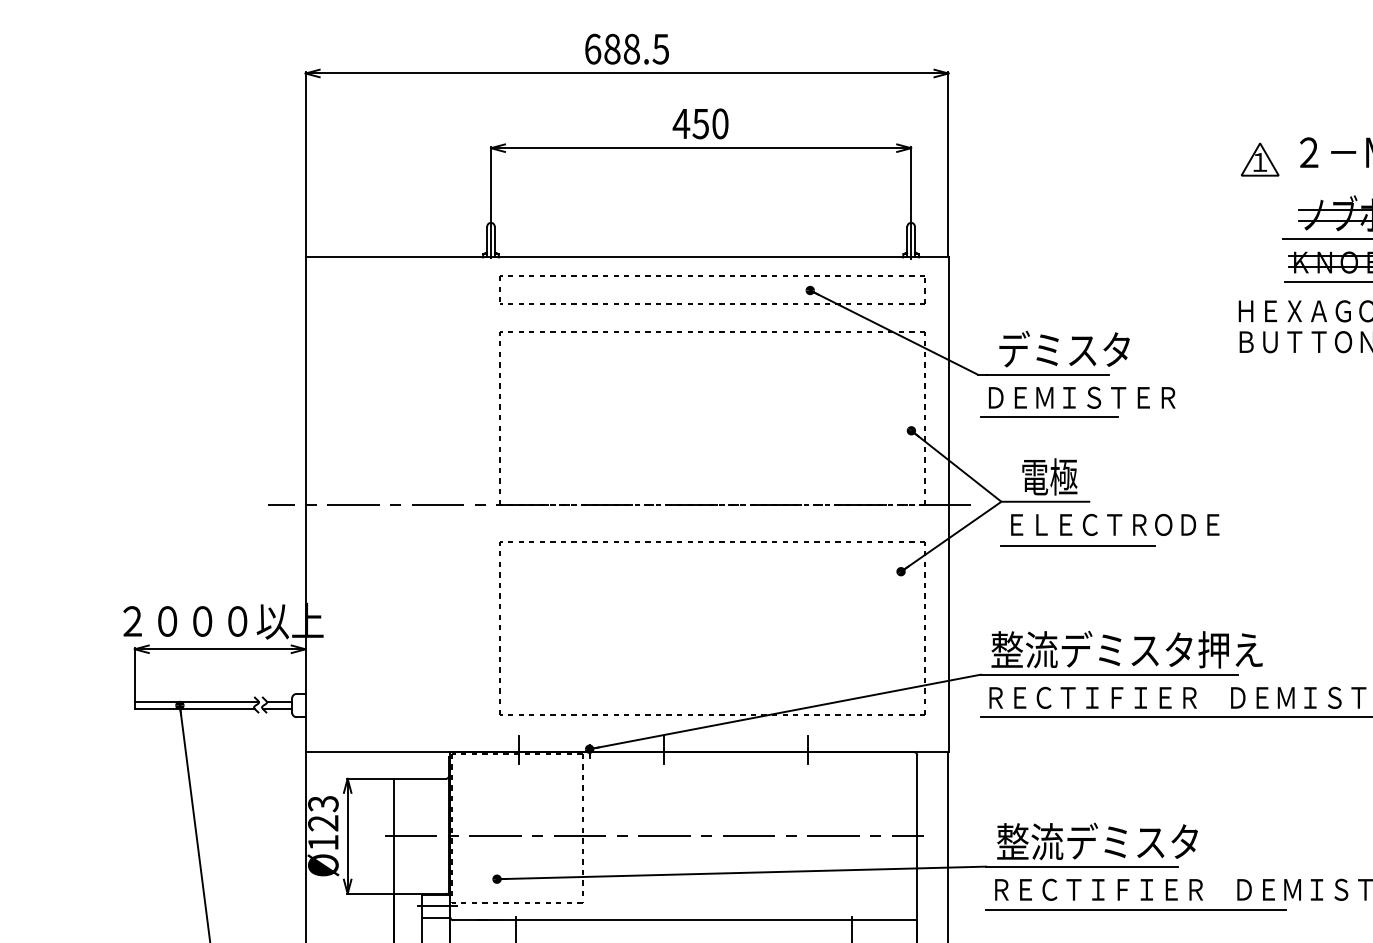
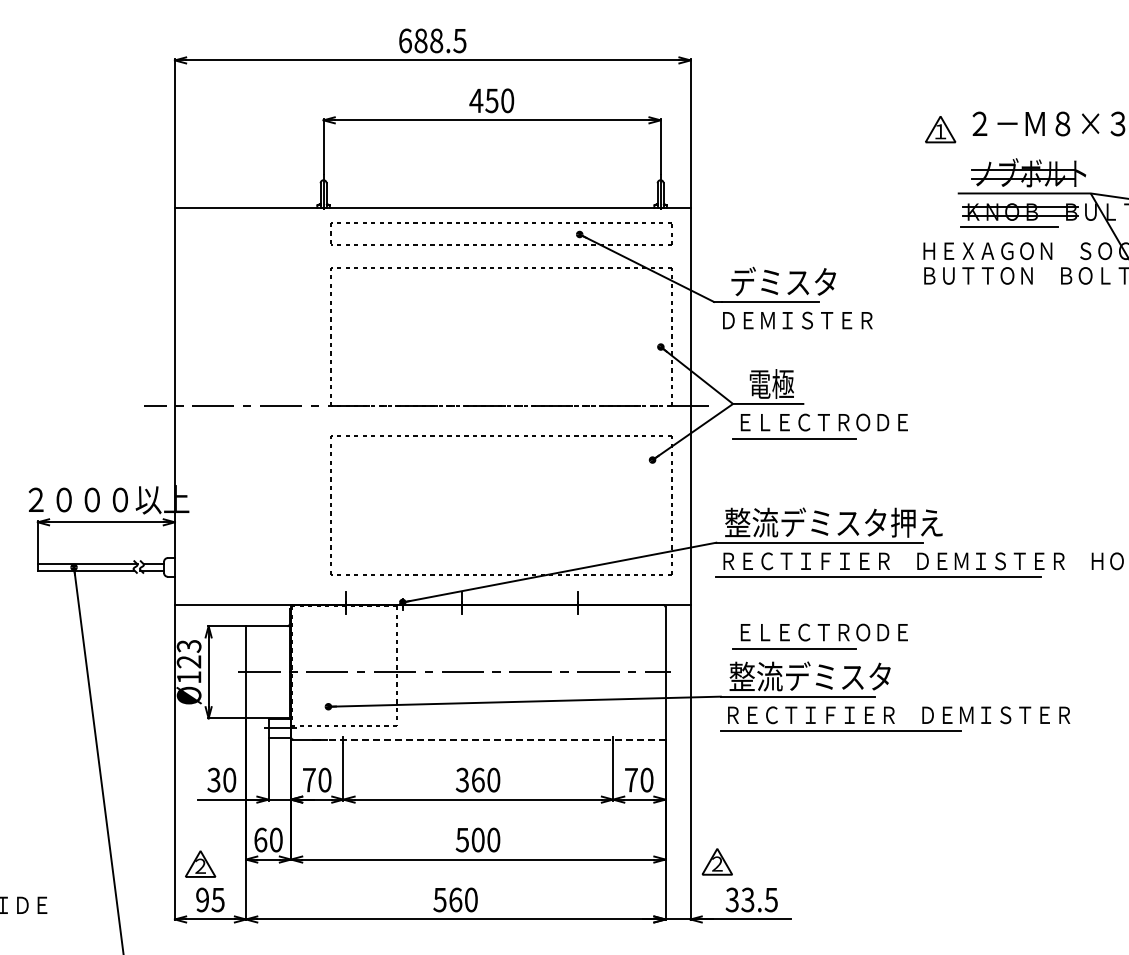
line: (1049, 416) -> (771, 335), removed
part: (1109, 791) -> (819, 636), added
line: (705, 920) -> (495, 739), solid -> dashed

